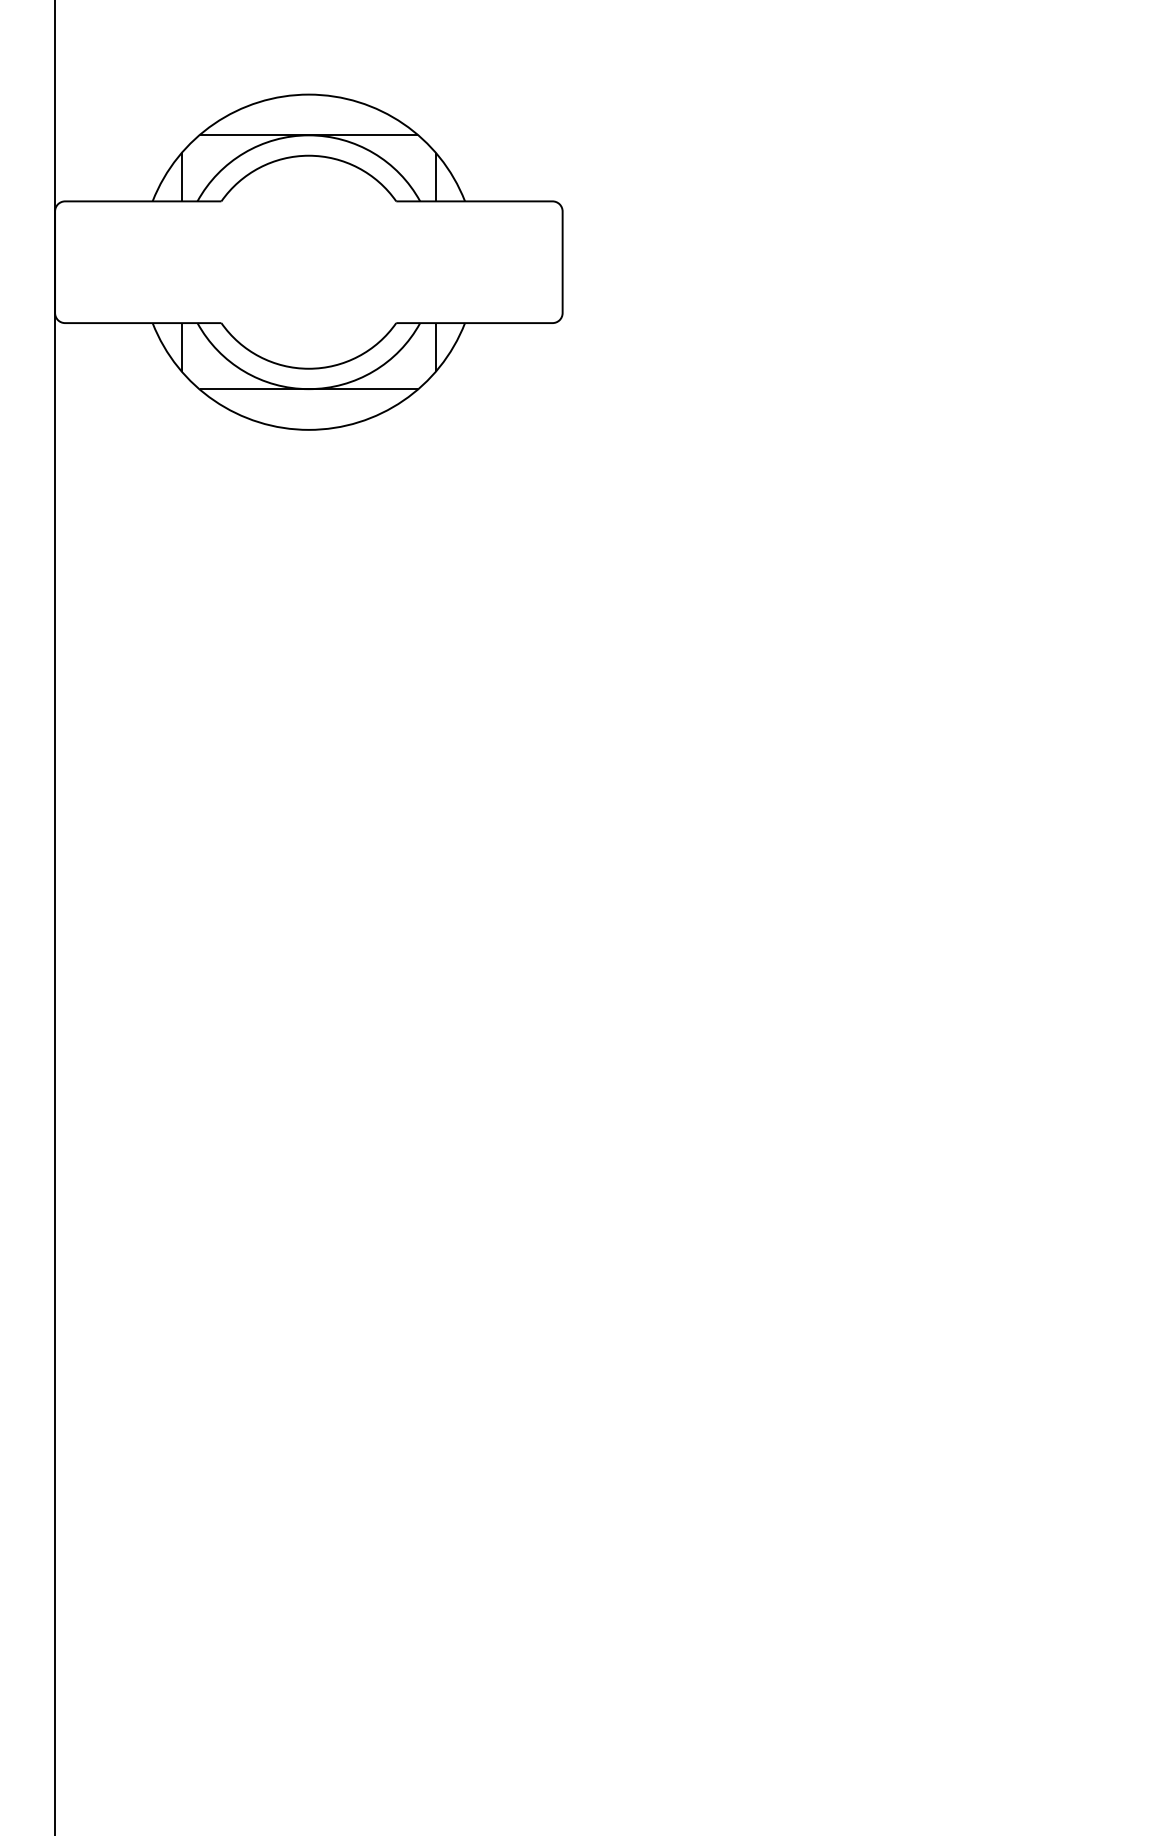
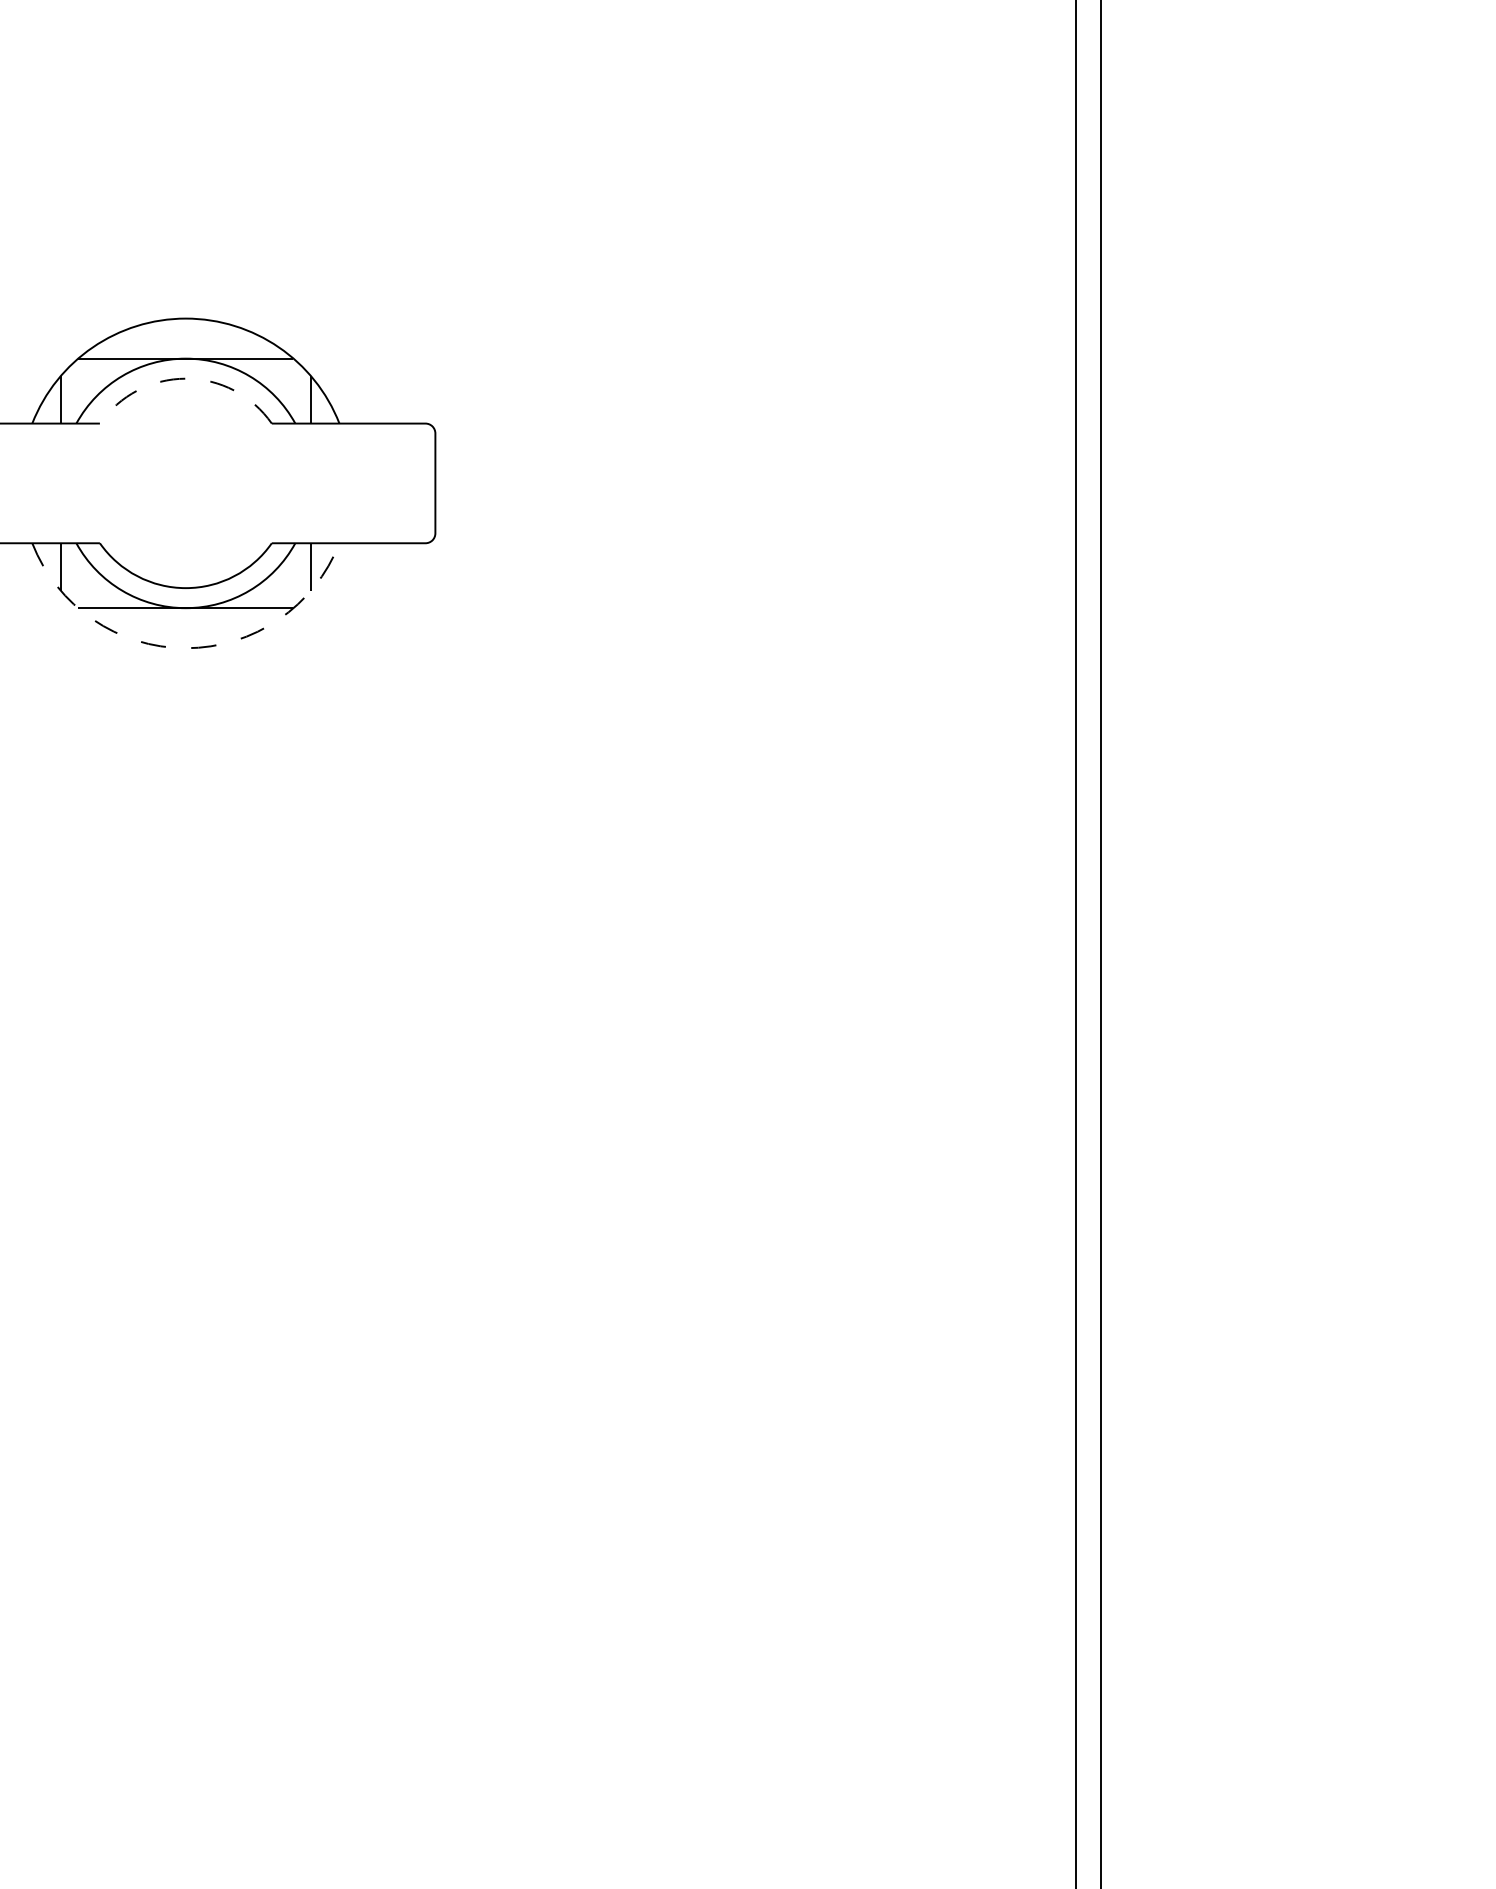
arc: (308, 155) -> (185, 378), solid -> dashed
arc: (308, 430) -> (185, 648), solid -> dashed

